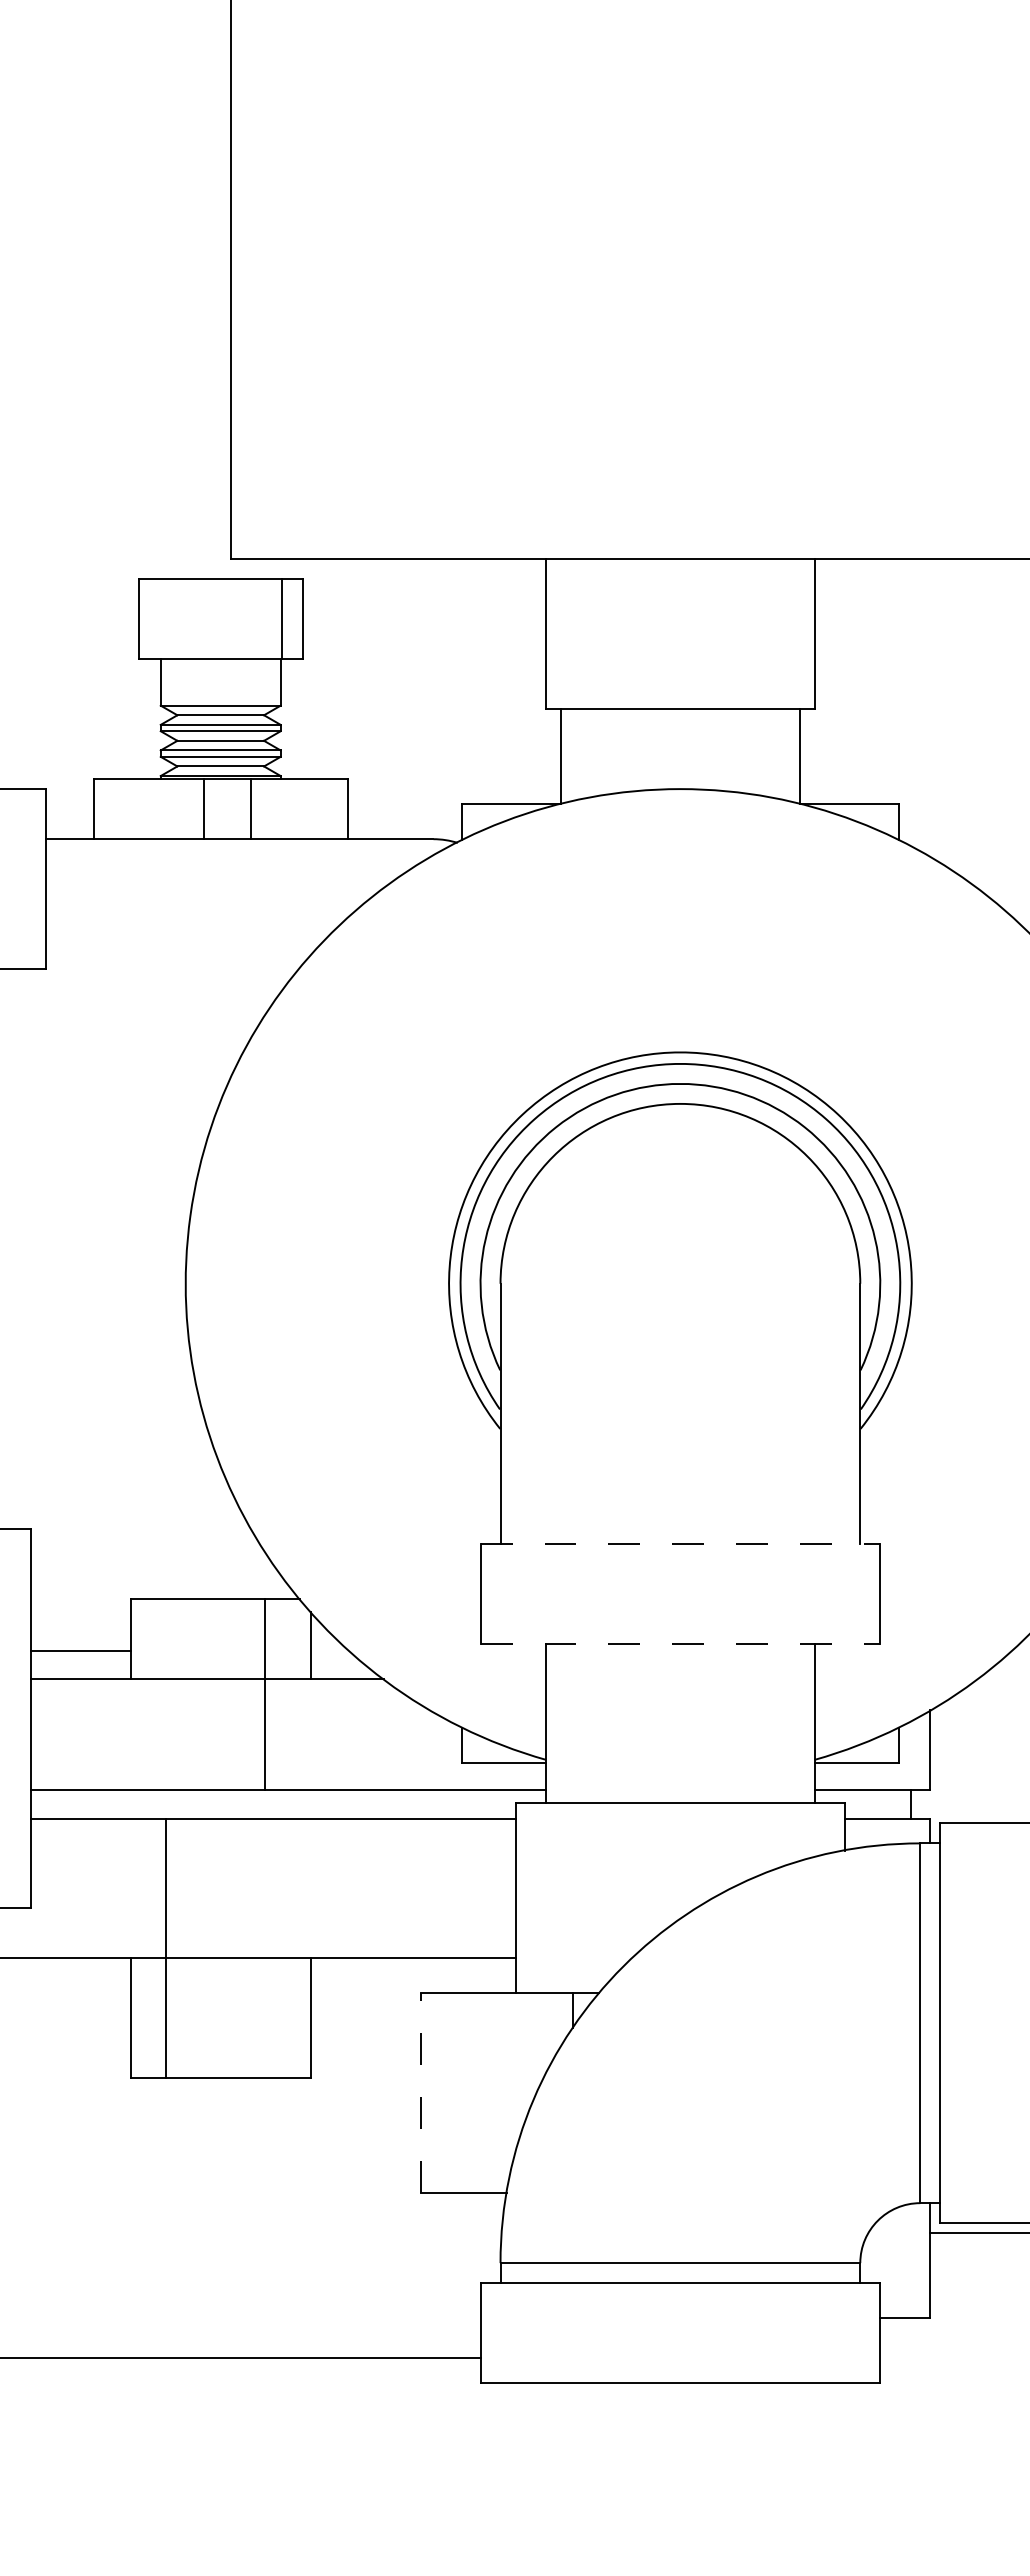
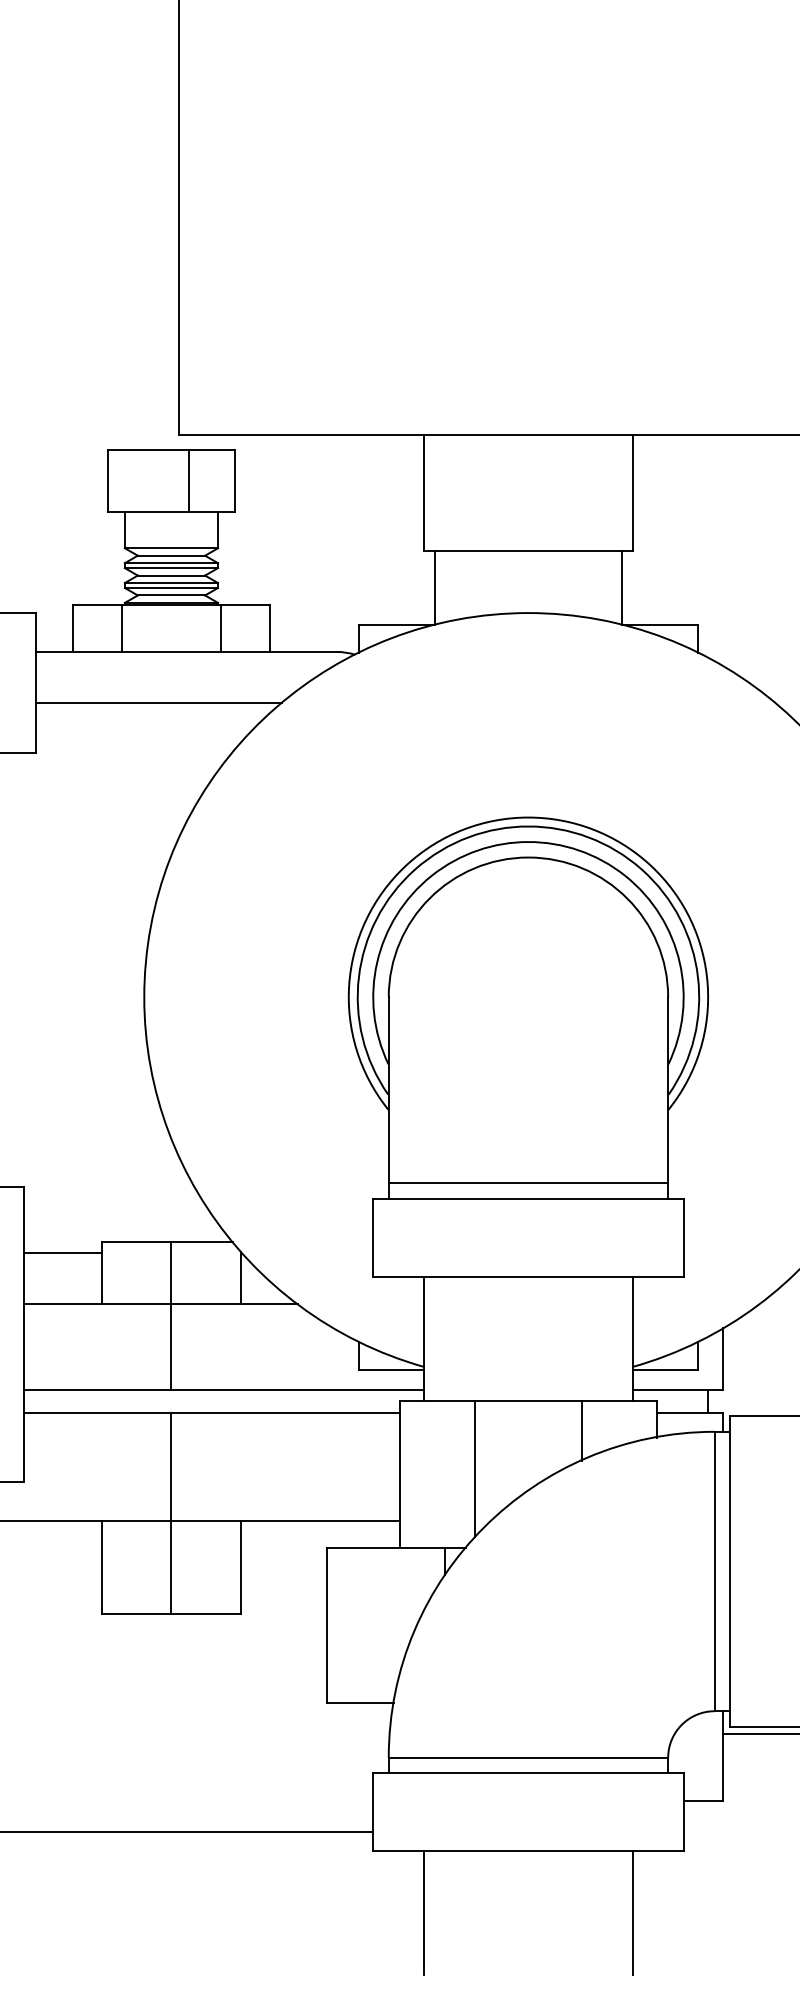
line: (281, 619) -> (188, 481), moved
line: (204, 809) -> (122, 628), moved
line: (251, 809) -> (220, 628), moved
line: (203, 905) -> (158, 703), added
line: (680, 1523) -> (528, 1183), added
line: (680, 1543) -> (528, 1198), dashed -> solid
line: (680, 1643) -> (528, 1276), dashed -> solid
line: (80, 1650) -> (62, 1252), moved
line: (264, 1693) -> (171, 1315), moved
line: (748, 1841) -> (581, 1430), added
line: (612, 1890) -> (475, 1468), added
line: (165, 1948) -> (171, 1513), moved
line: (420, 2093) -> (326, 1626), dashed -> solid
line: (546, 2462) -> (424, 1912), added
line: (814, 2462) -> (632, 1912), added

